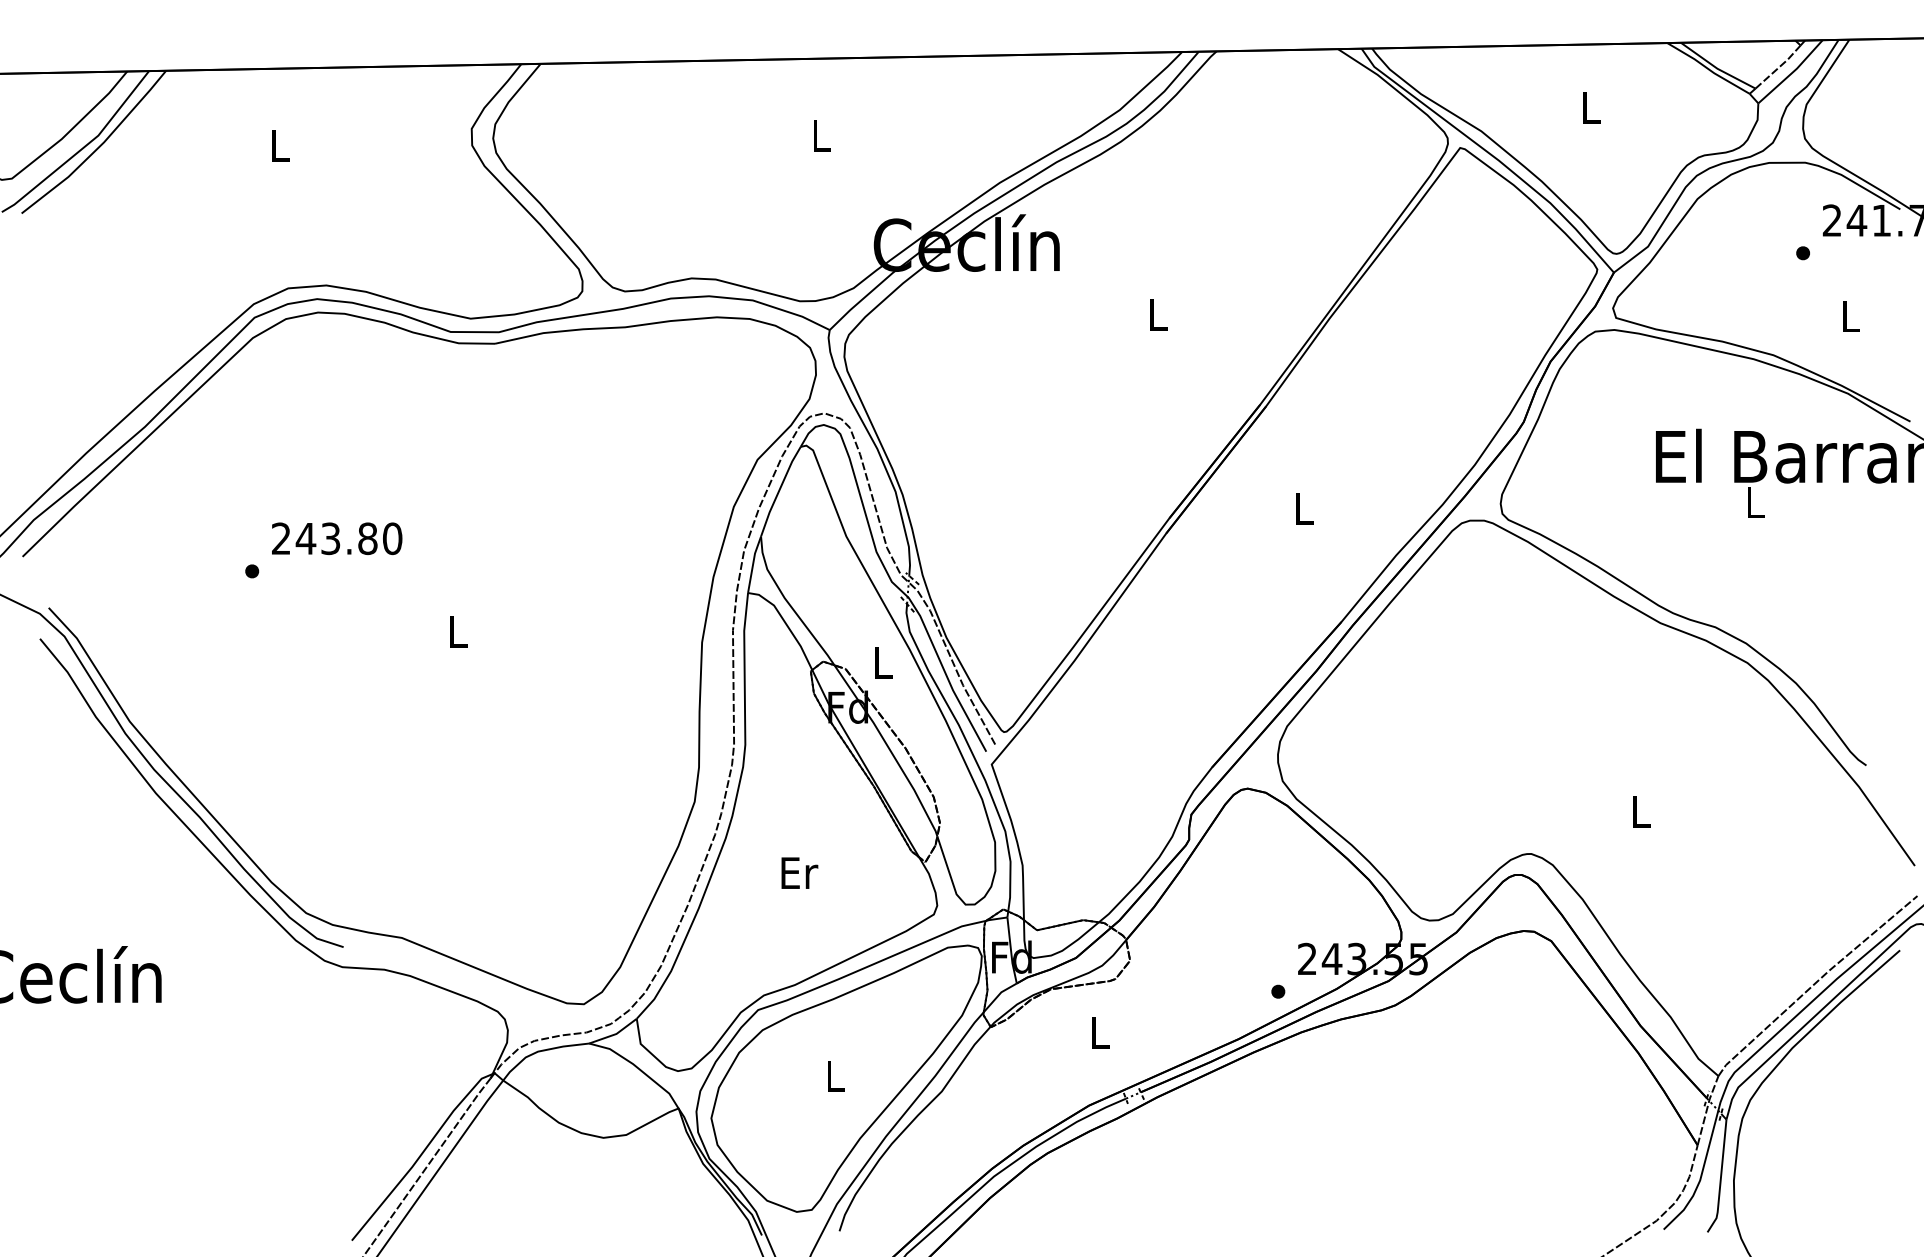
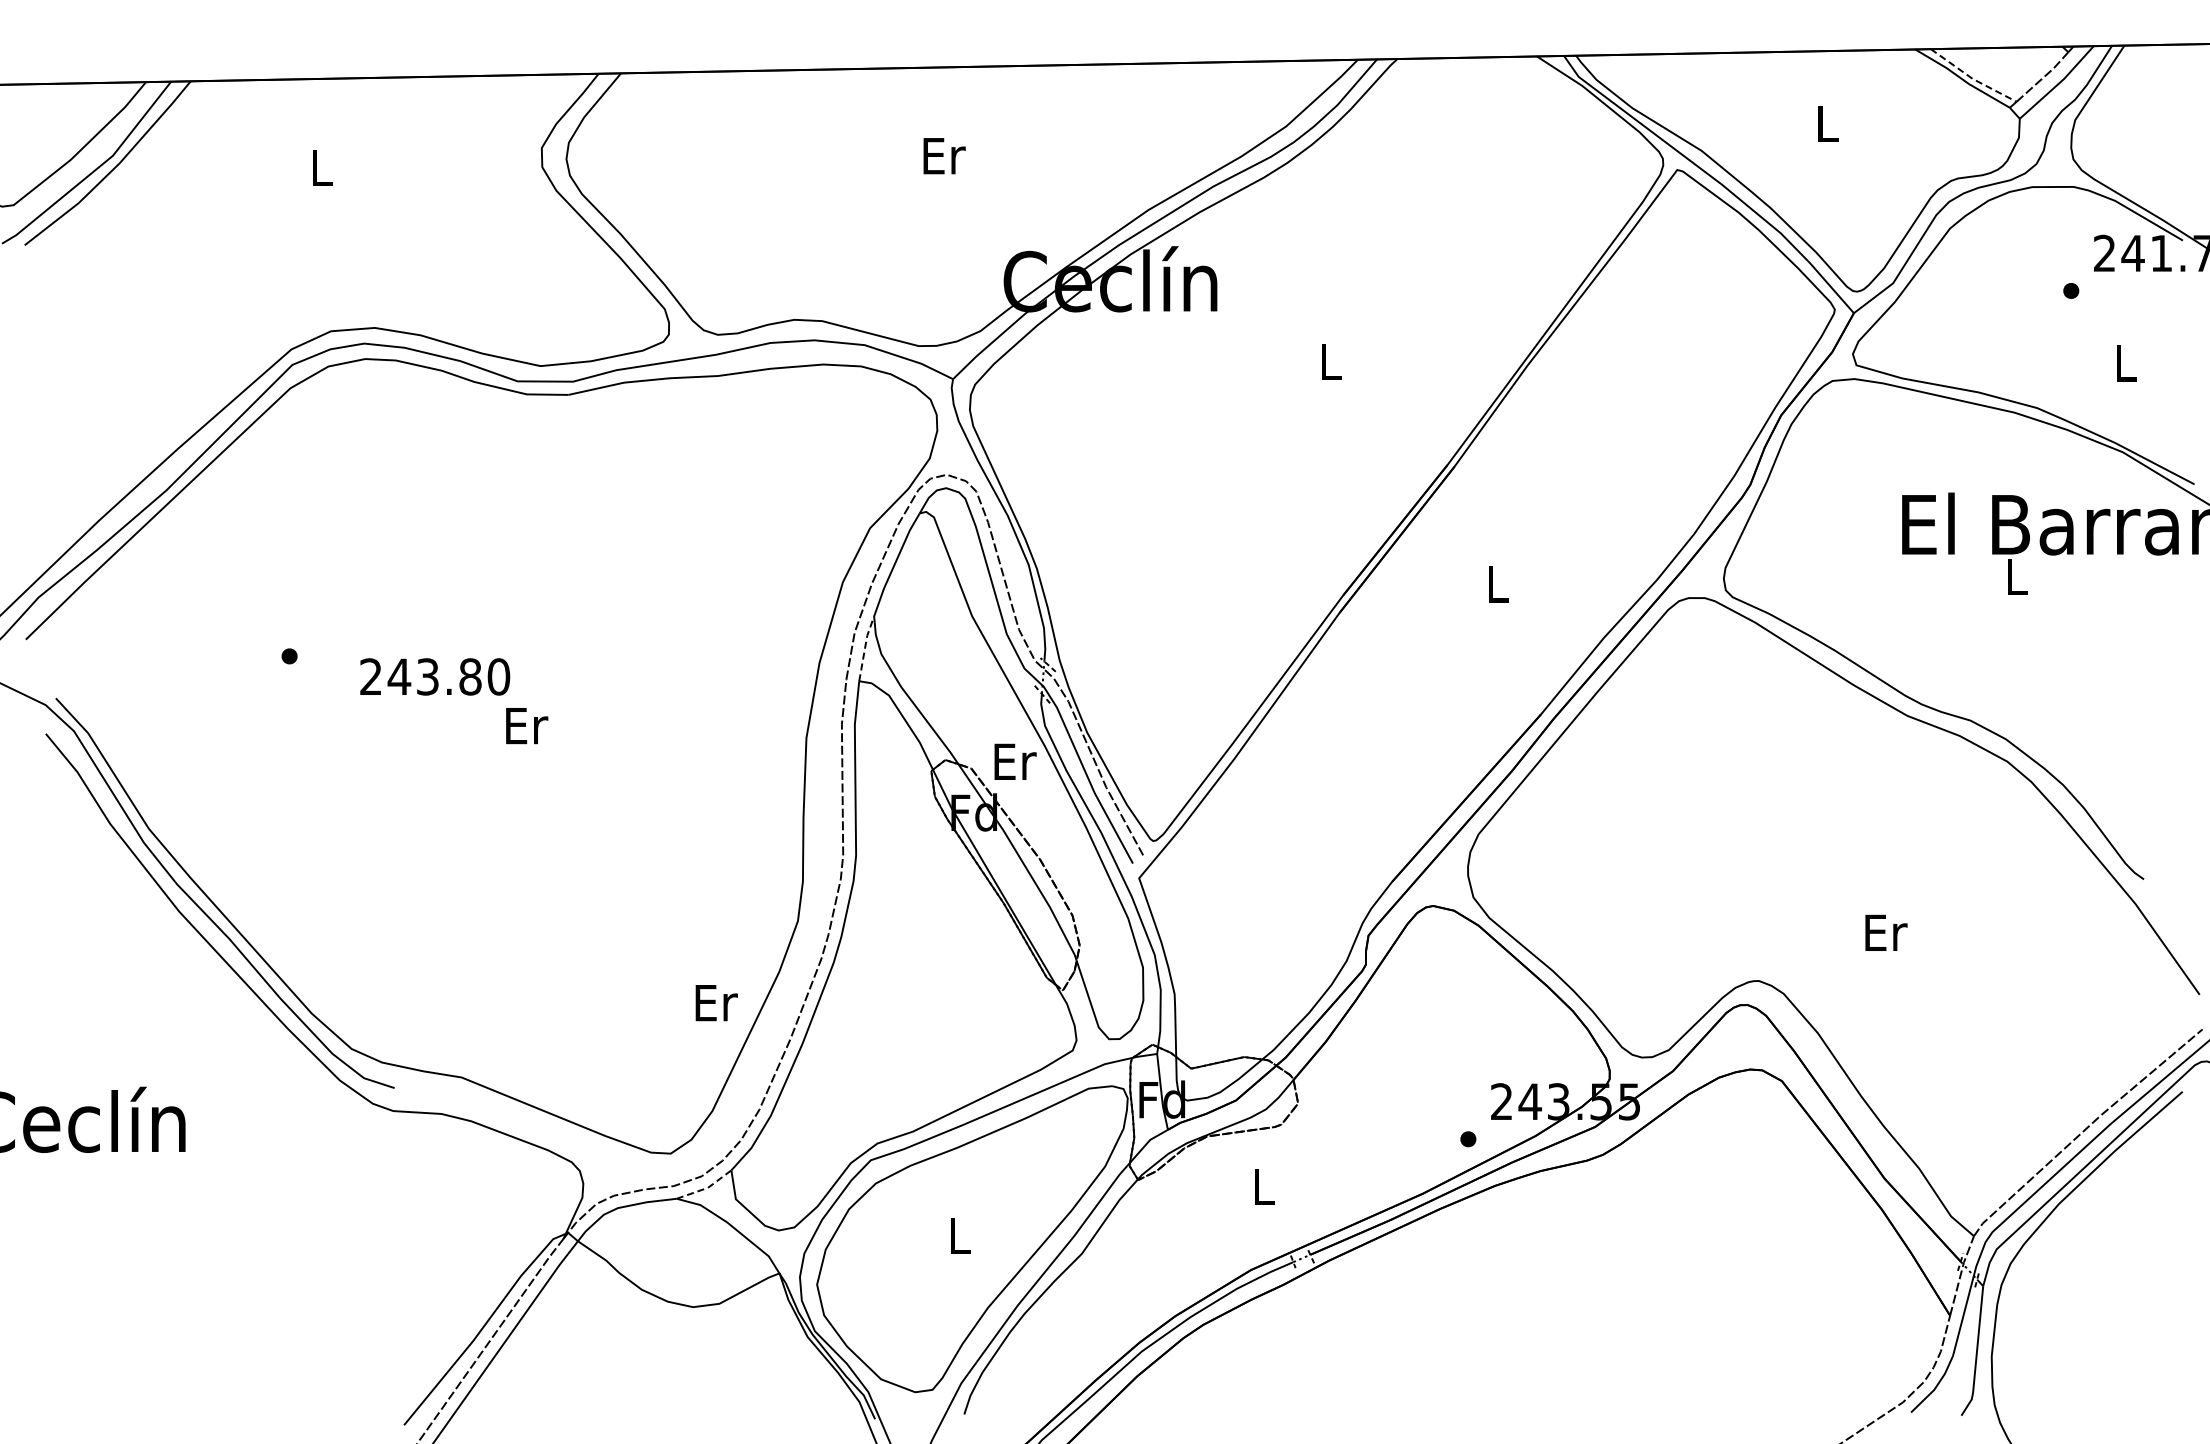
line: (1717, 69) -> (1972, 79), solid -> dashed
text: (822, 136) -> (944, 156), L -> Er
text: (337, 538) -> (435, 676), moved
line: (753, 563) -> (865, 647), solid -> dashed
text: (459, 632) -> (527, 726), L -> Er
text: (884, 662) -> (1015, 761), L -> Er
text: (1642, 811) -> (1886, 932), L -> Er
text: (799, 873) -> (716, 1003), moved
line: (615, 1034) -> (707, 1188), solid -> dashed

